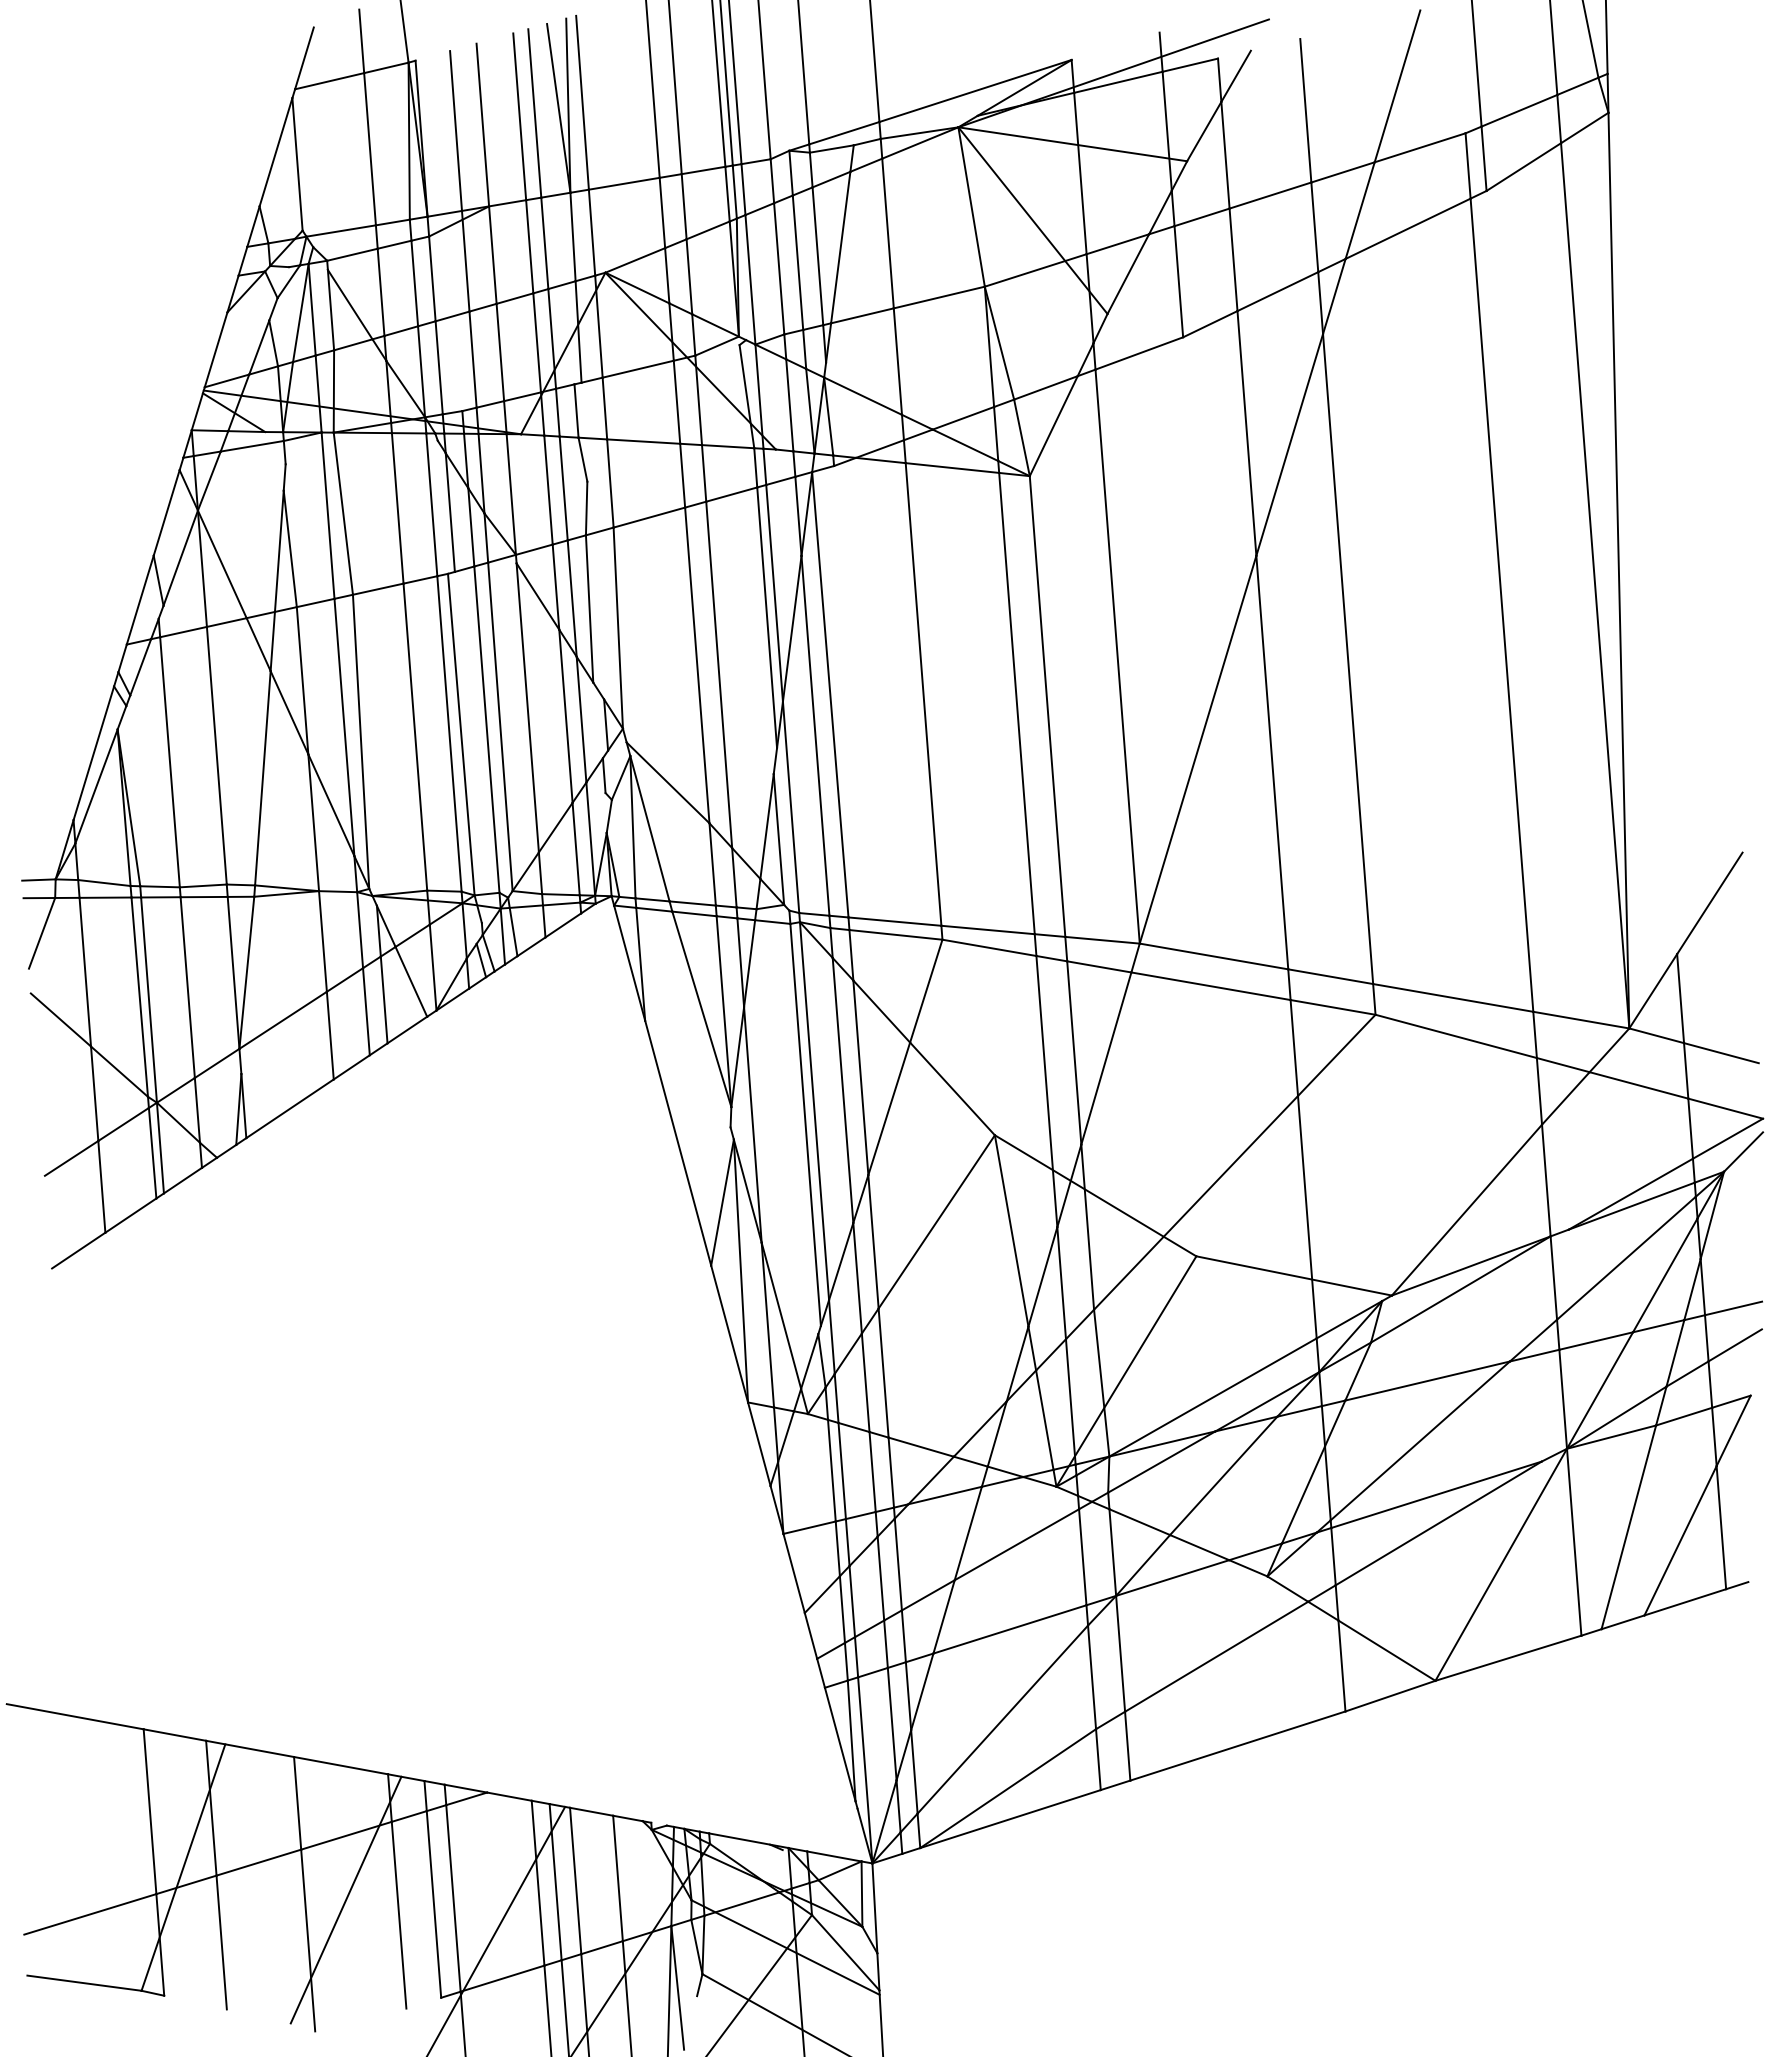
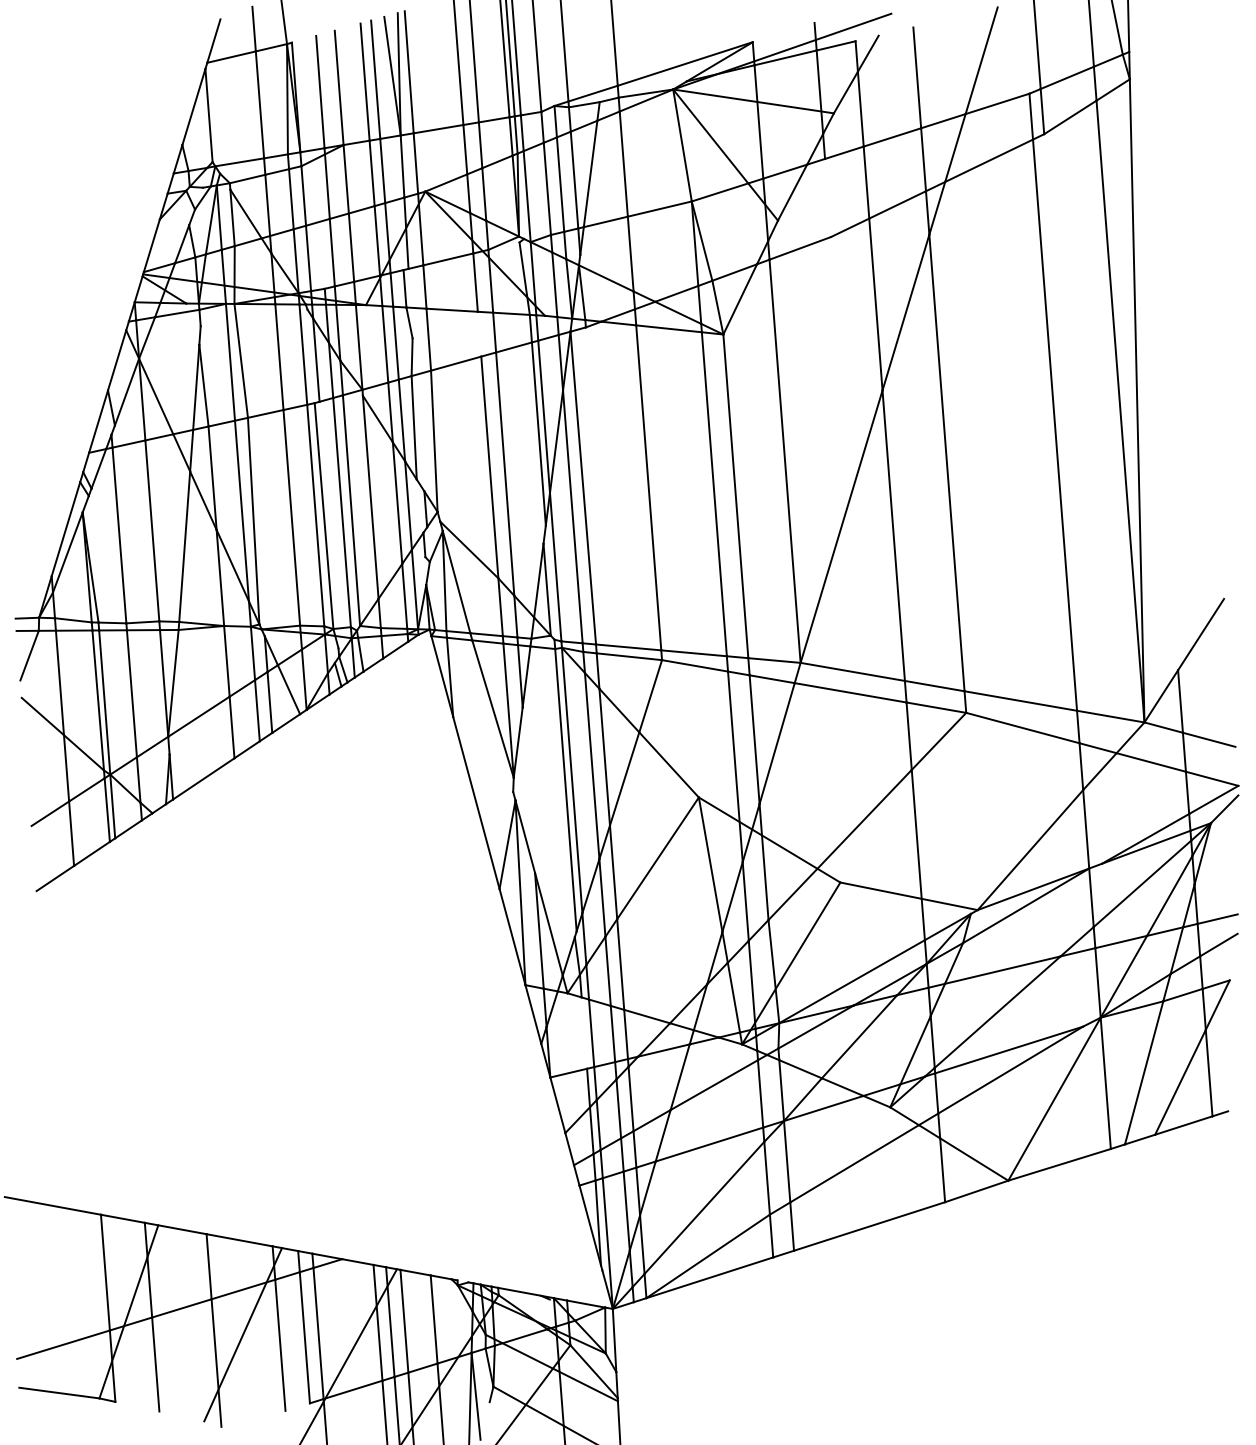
line: (1178, 281) -> (827, 197), removed
line: (682, 475) -> (479, 334), removed
line: (752, 1124) -> (528, 789), removed
line: (831, 1470) -> (584, 1032), removed

